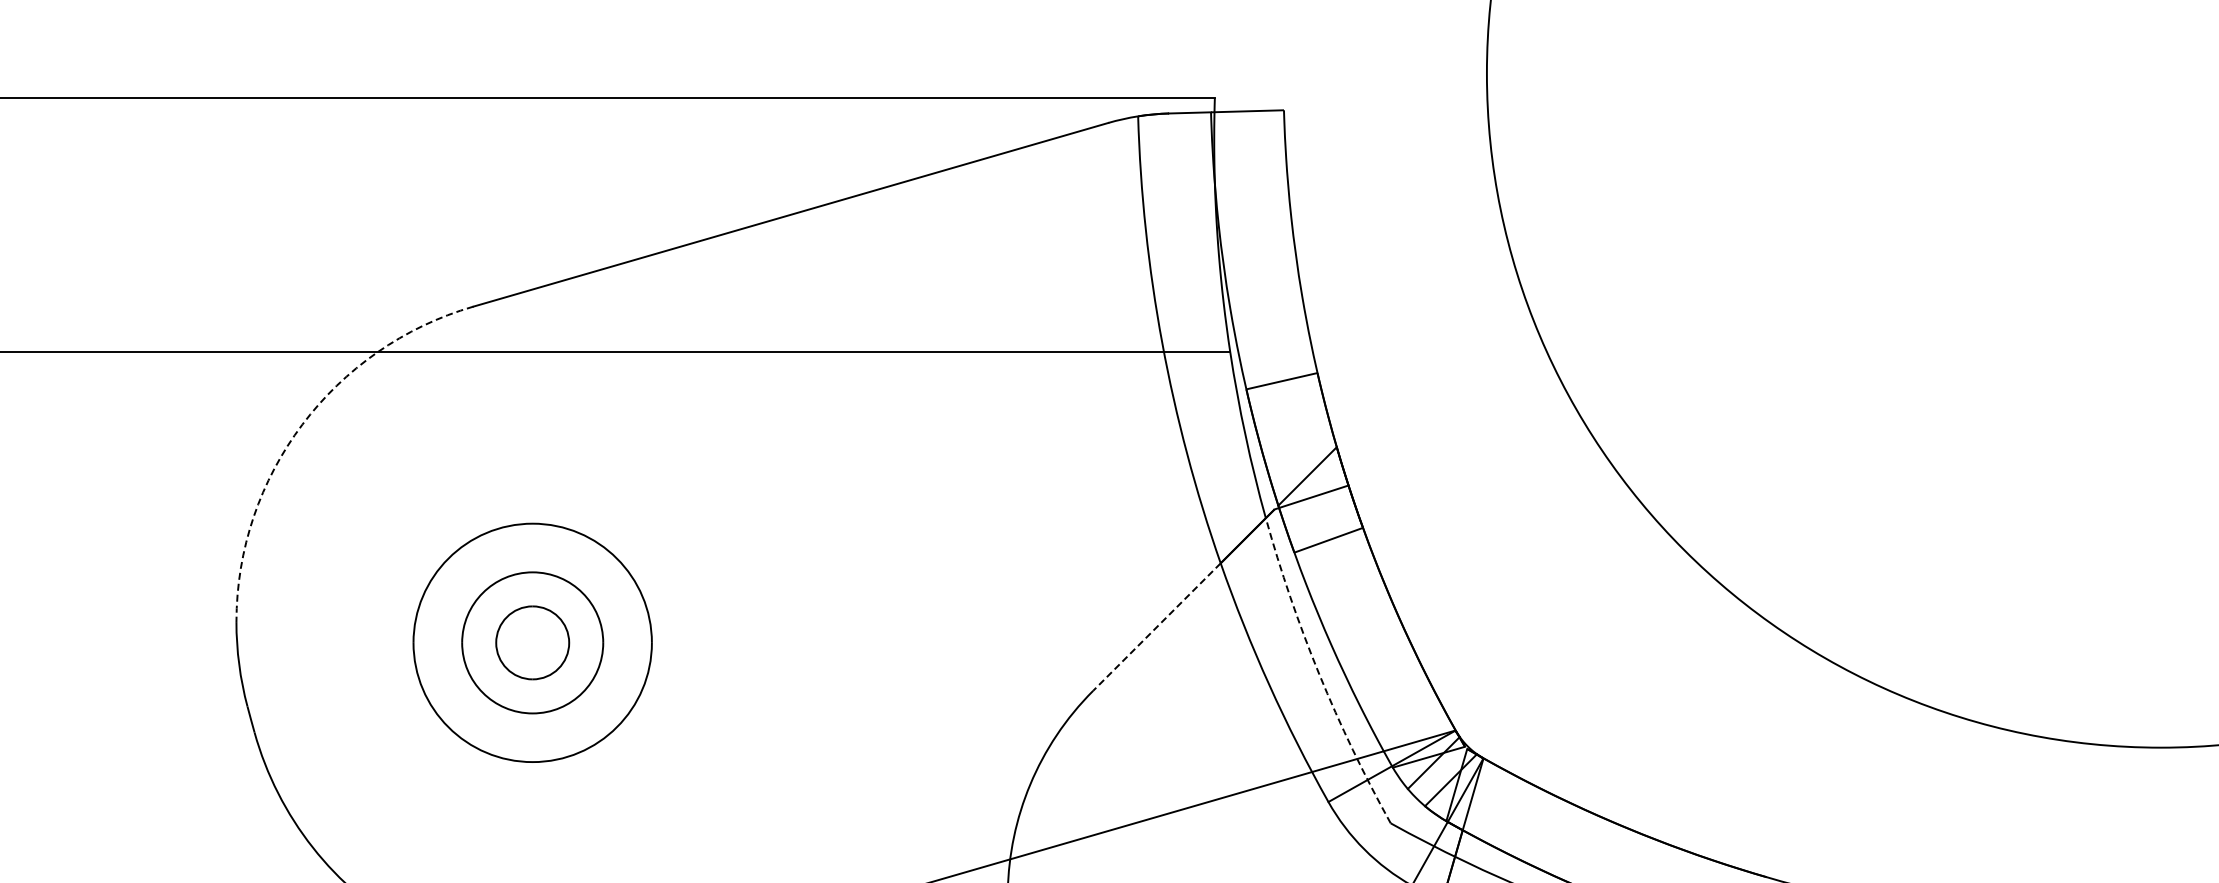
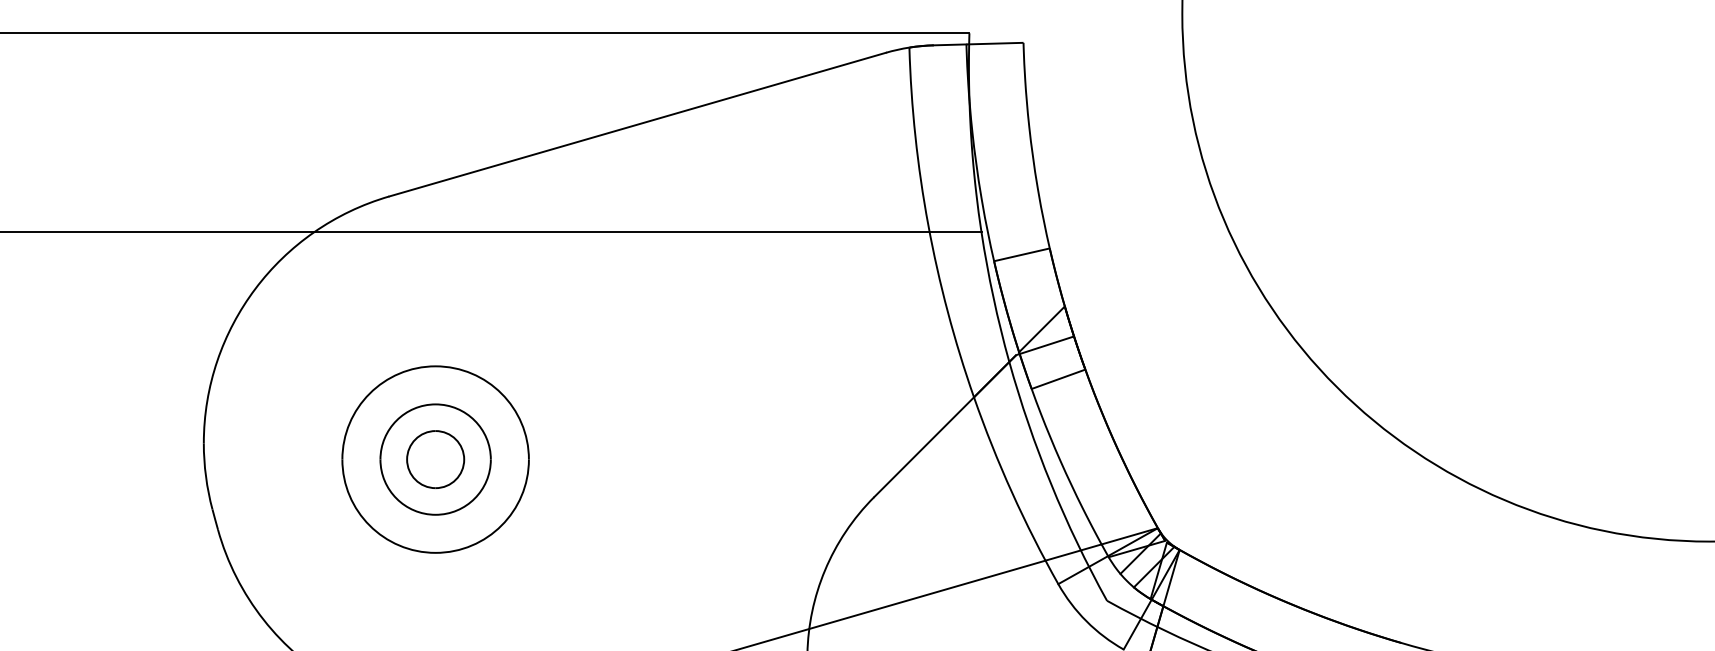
arc: (302, 424) -> (255, 288), dashed -> solid
line: (1156, 627) -> (923, 447), dashed -> solid
arc: (1319, 674) -> (1051, 484), dashed -> solid

